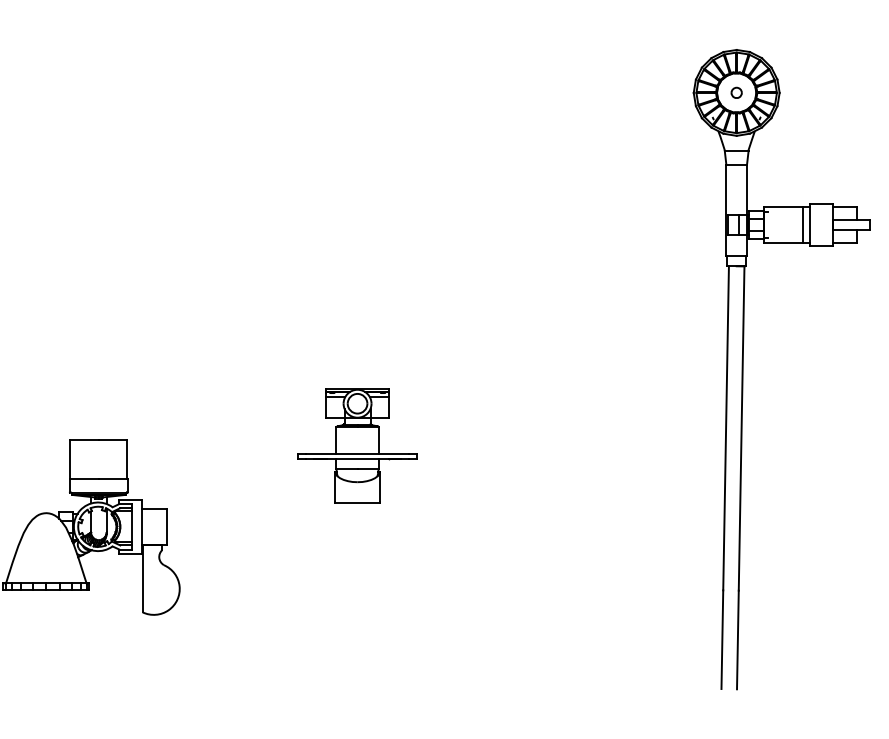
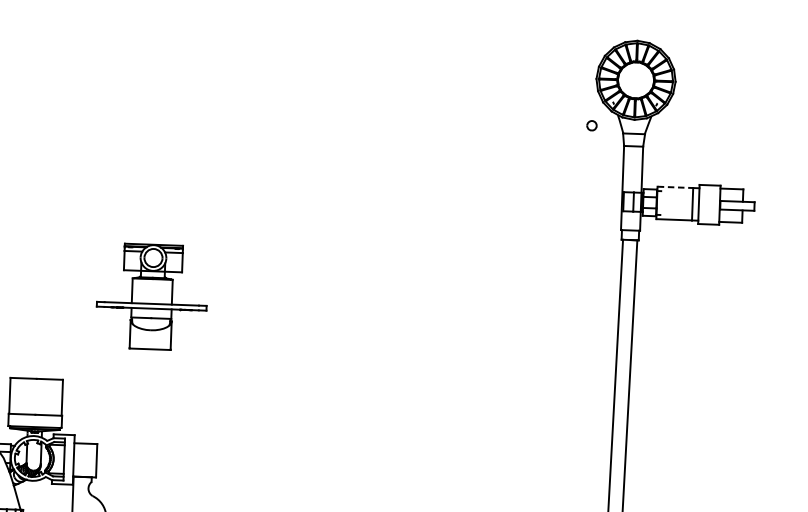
part: (736, 92) -> (591, 125), moved
line: (784, 207) -> (676, 187), solid -> dashed
part: (357, 445) -> (152, 296), moved

